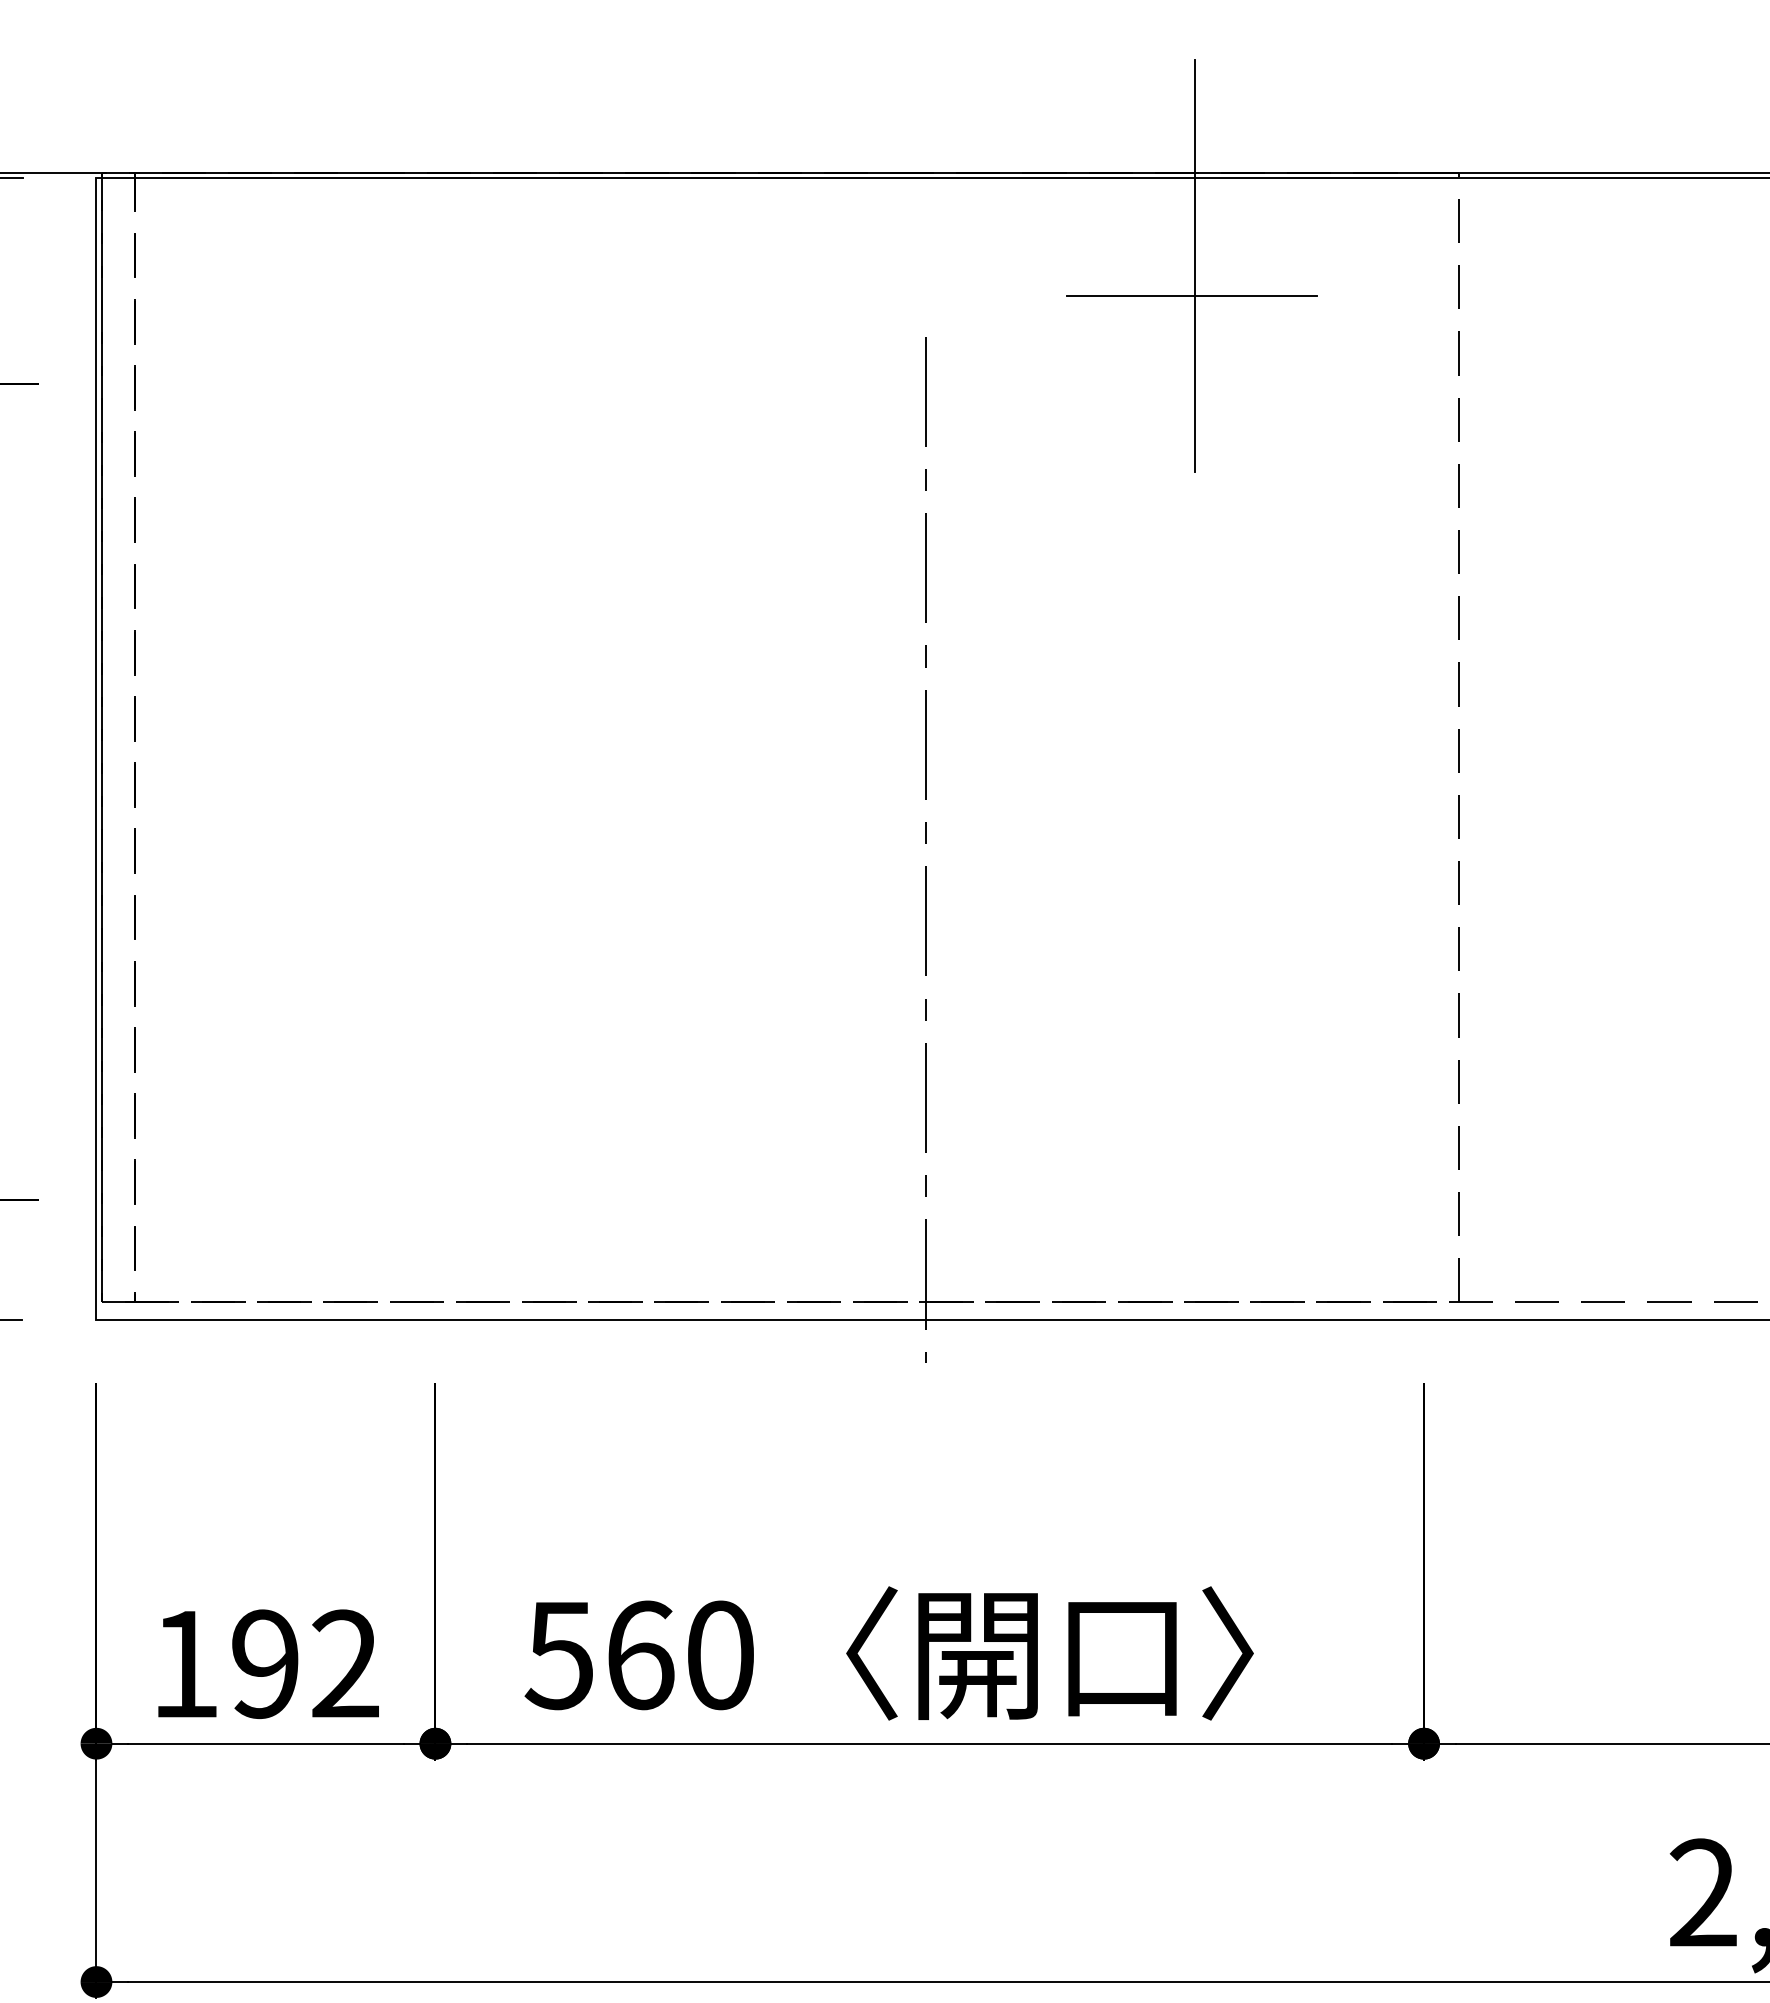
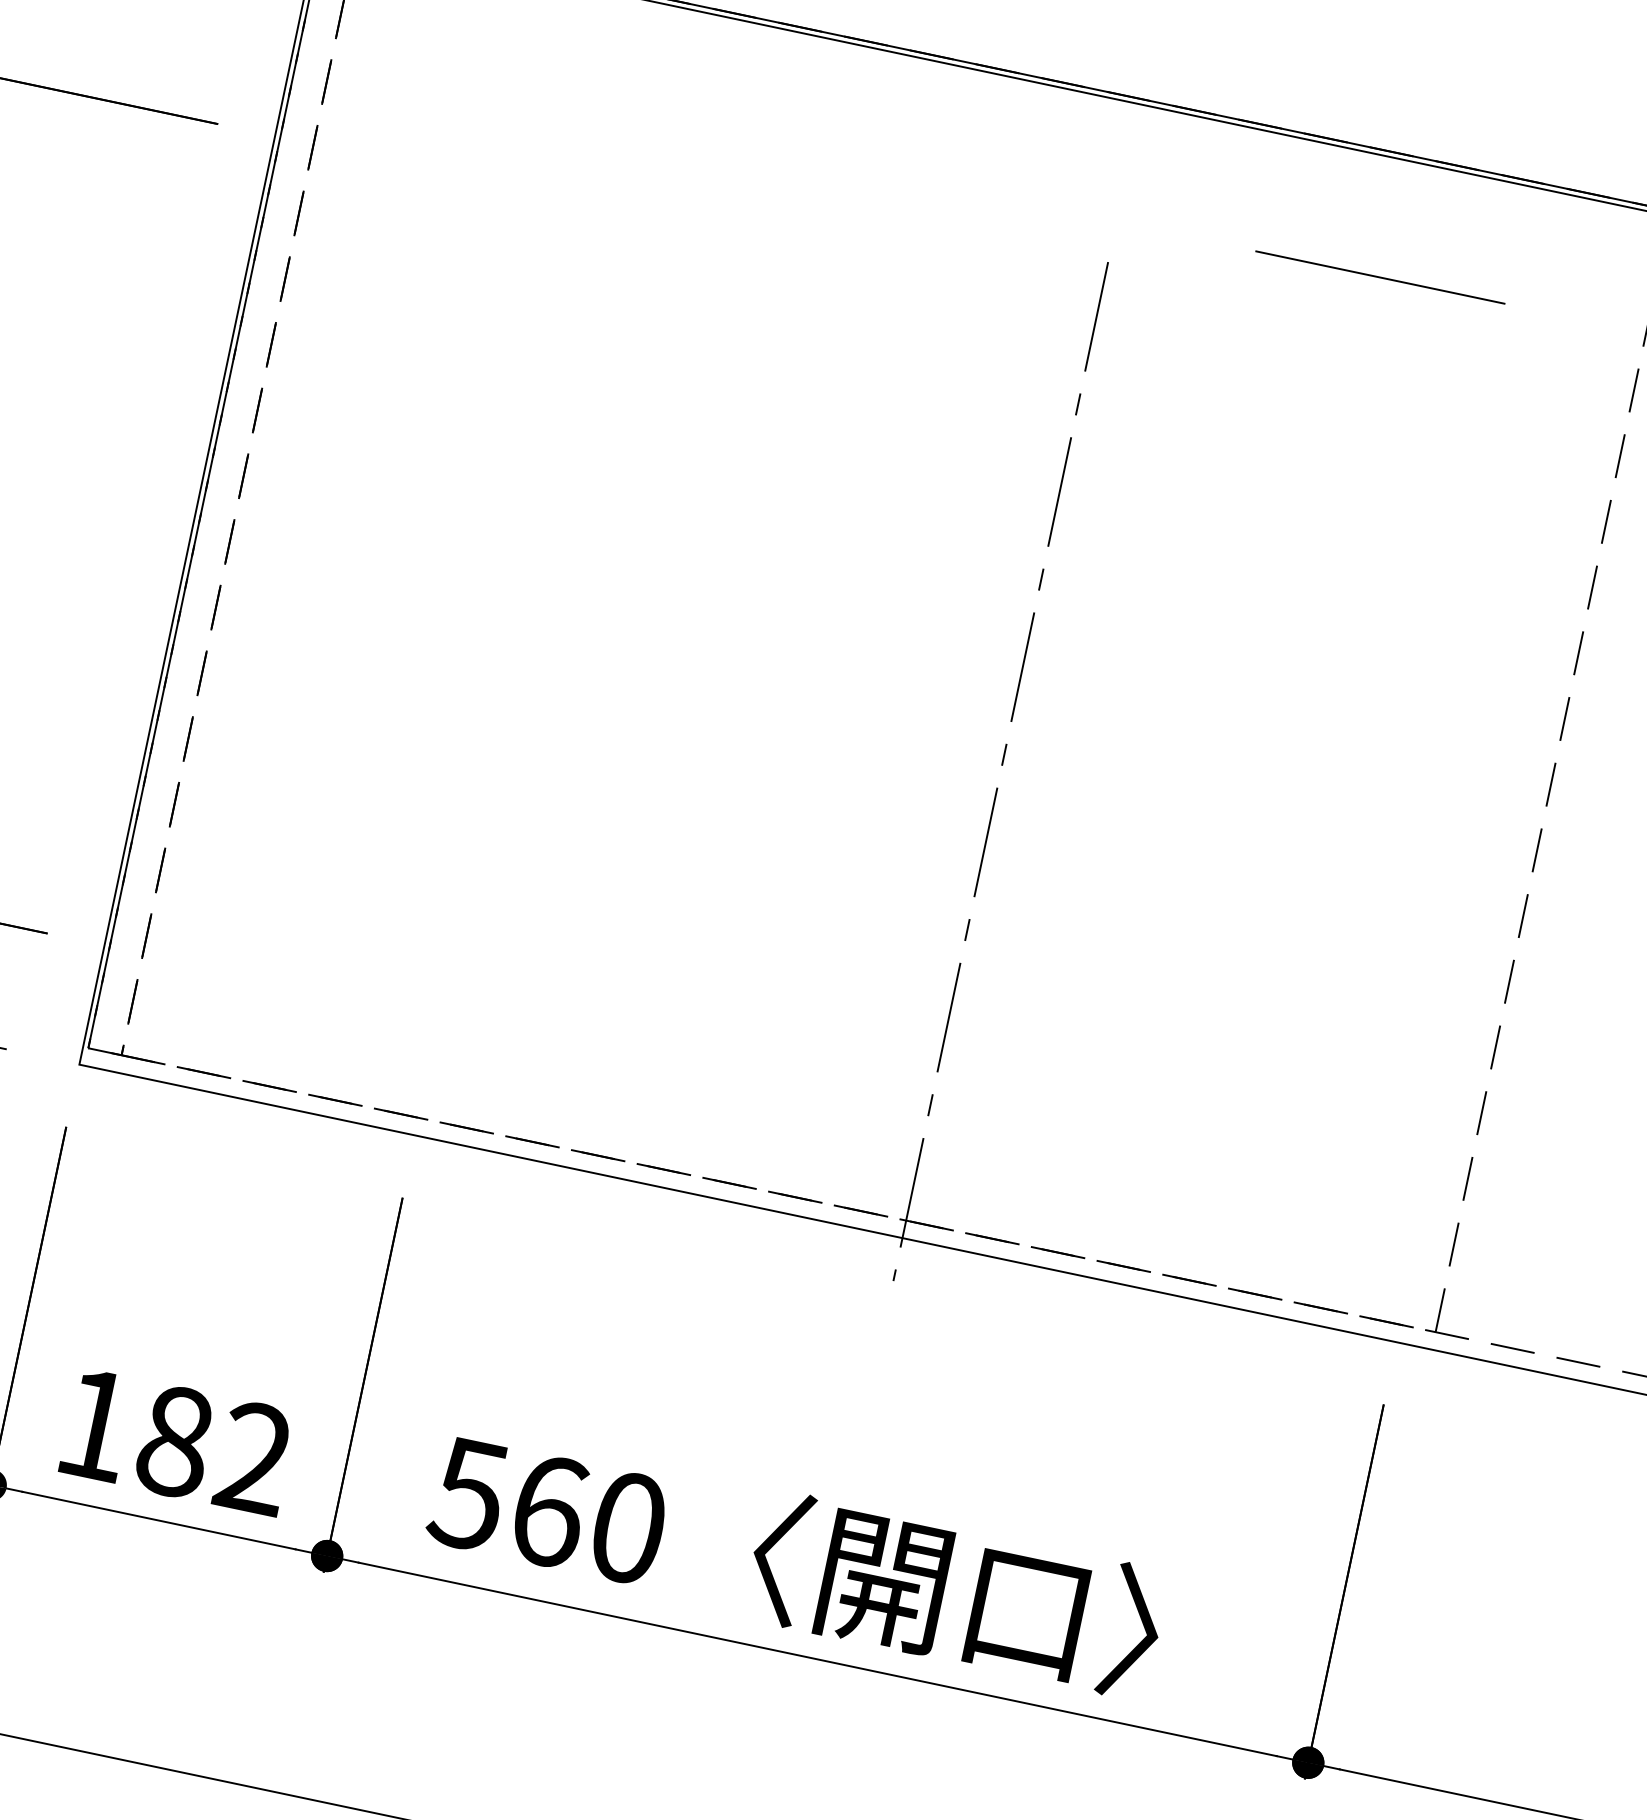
line: (1194, 265) -> (1389, 247), removed
text: (265, 1664) -> (175, 1441), 192 -> 182

